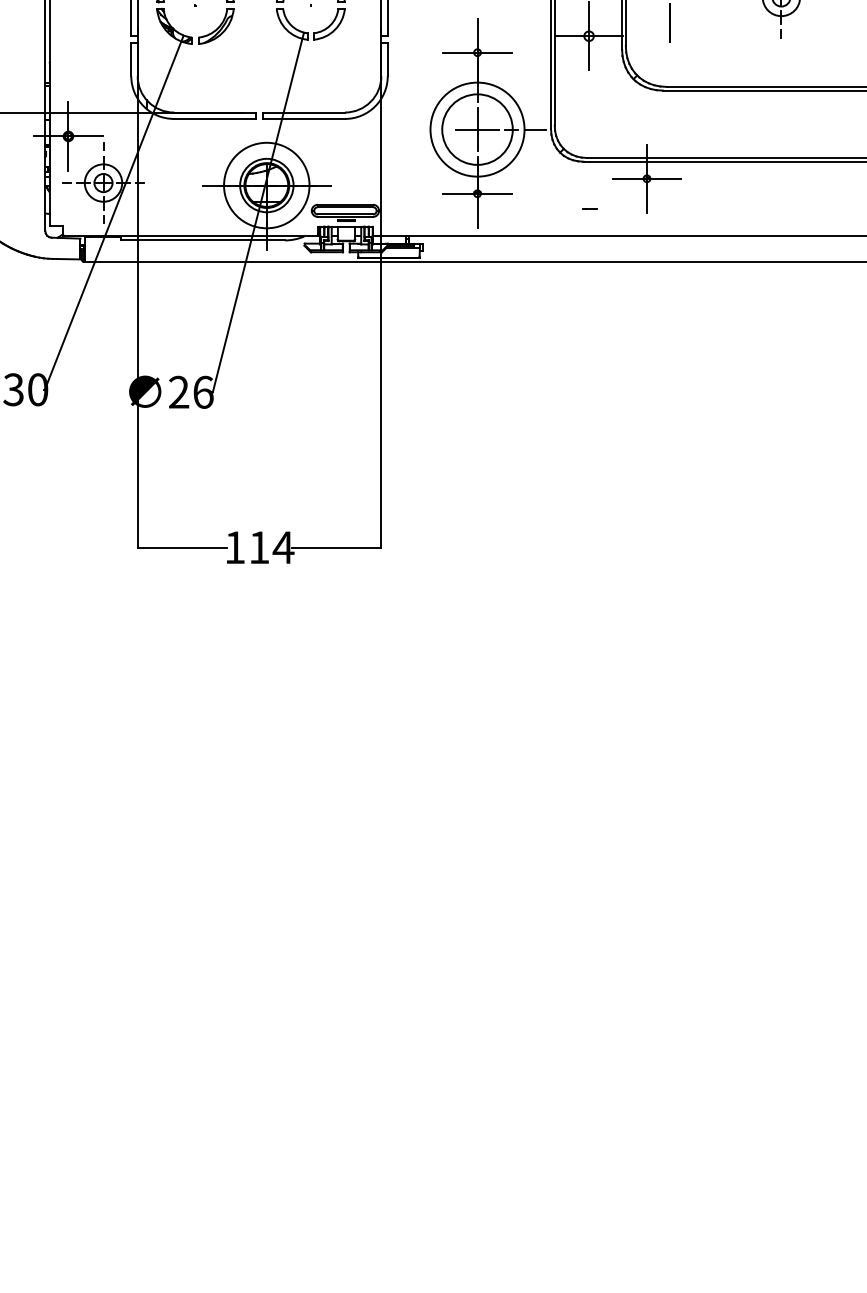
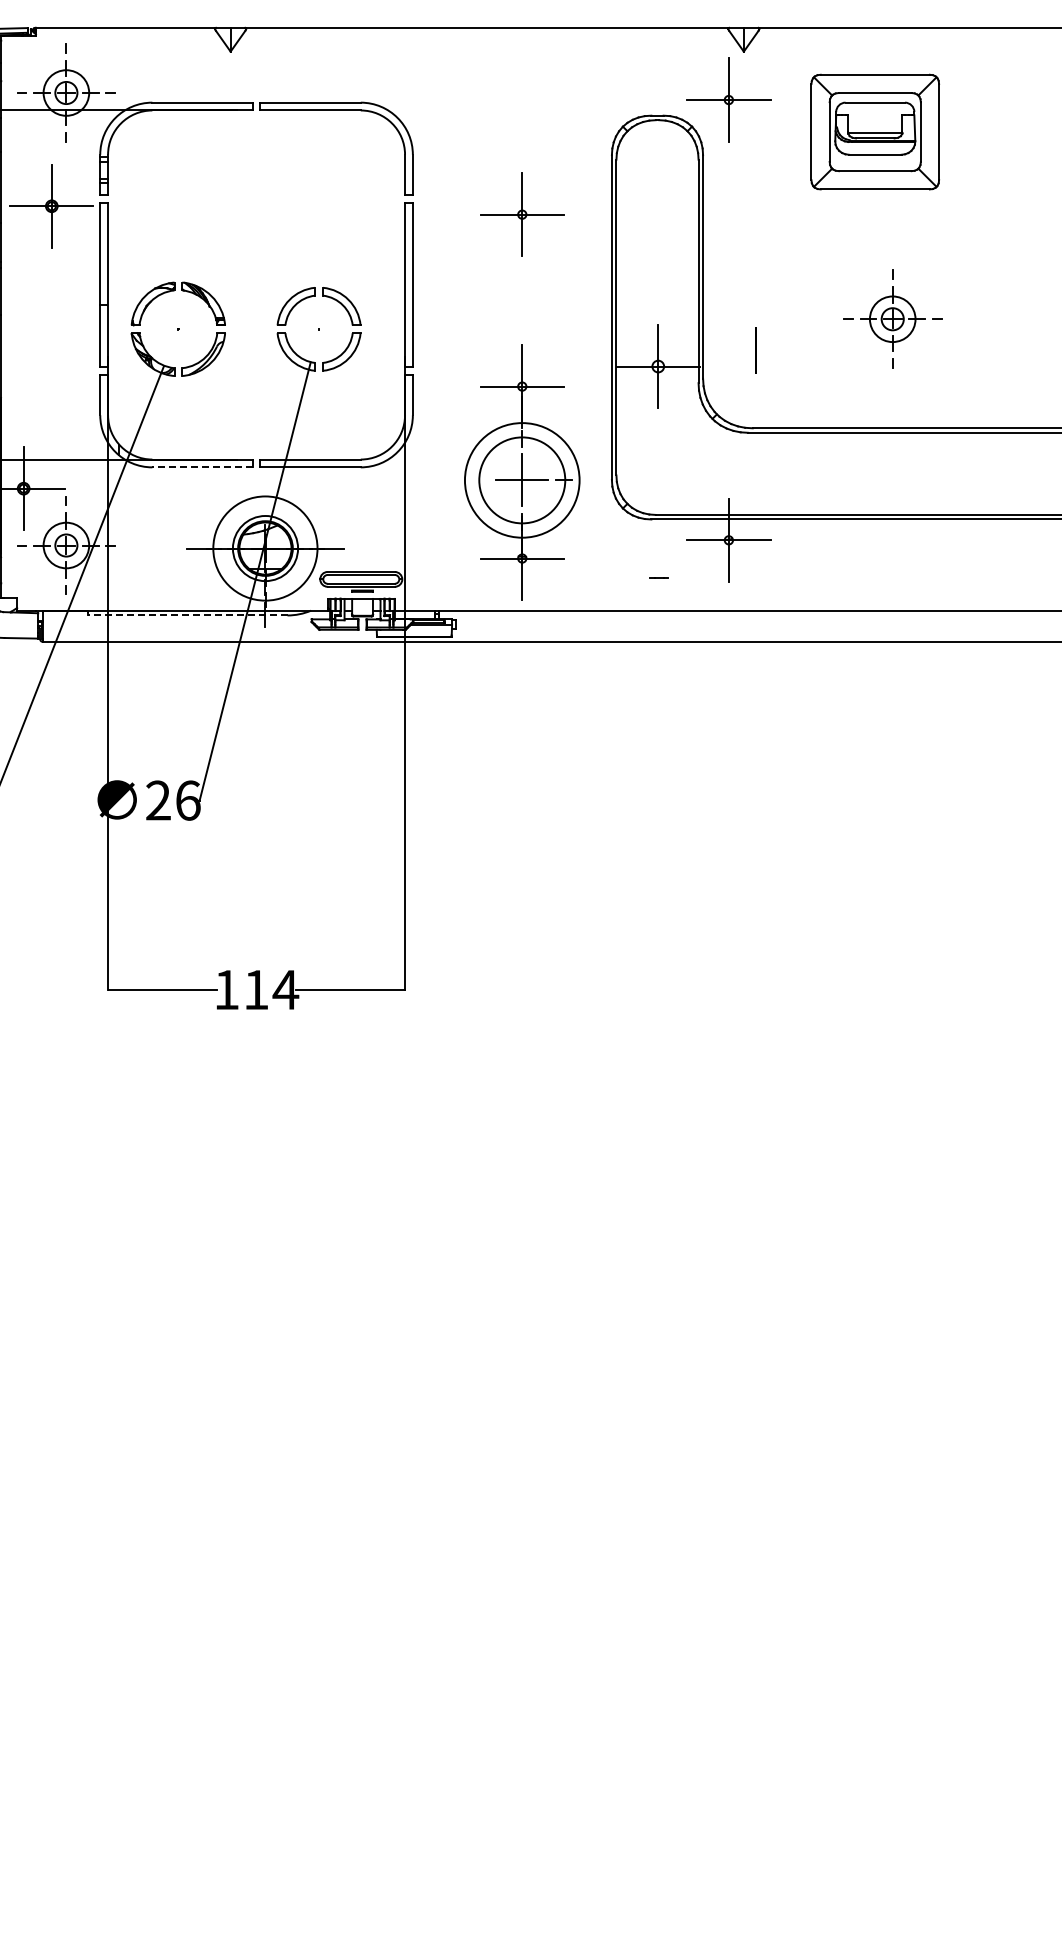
line: (215, 119) -> (202, 467), solid -> dashed
line: (535, 129) -> (592, 480), removed
line: (202, 240) -> (187, 615), solid -> dashed

